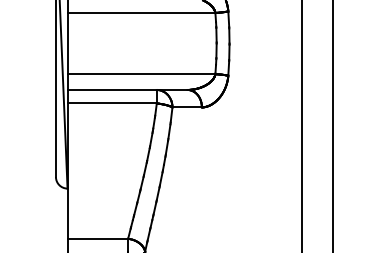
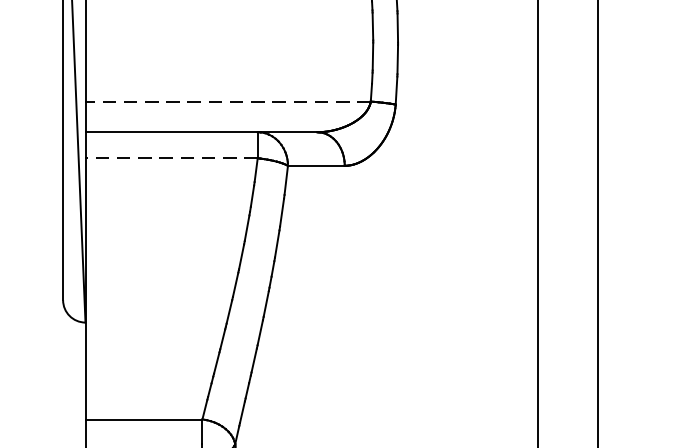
line: (141, 74) -> (228, 102), solid -> dashed
line: (112, 103) -> (172, 158), solid -> dashed

